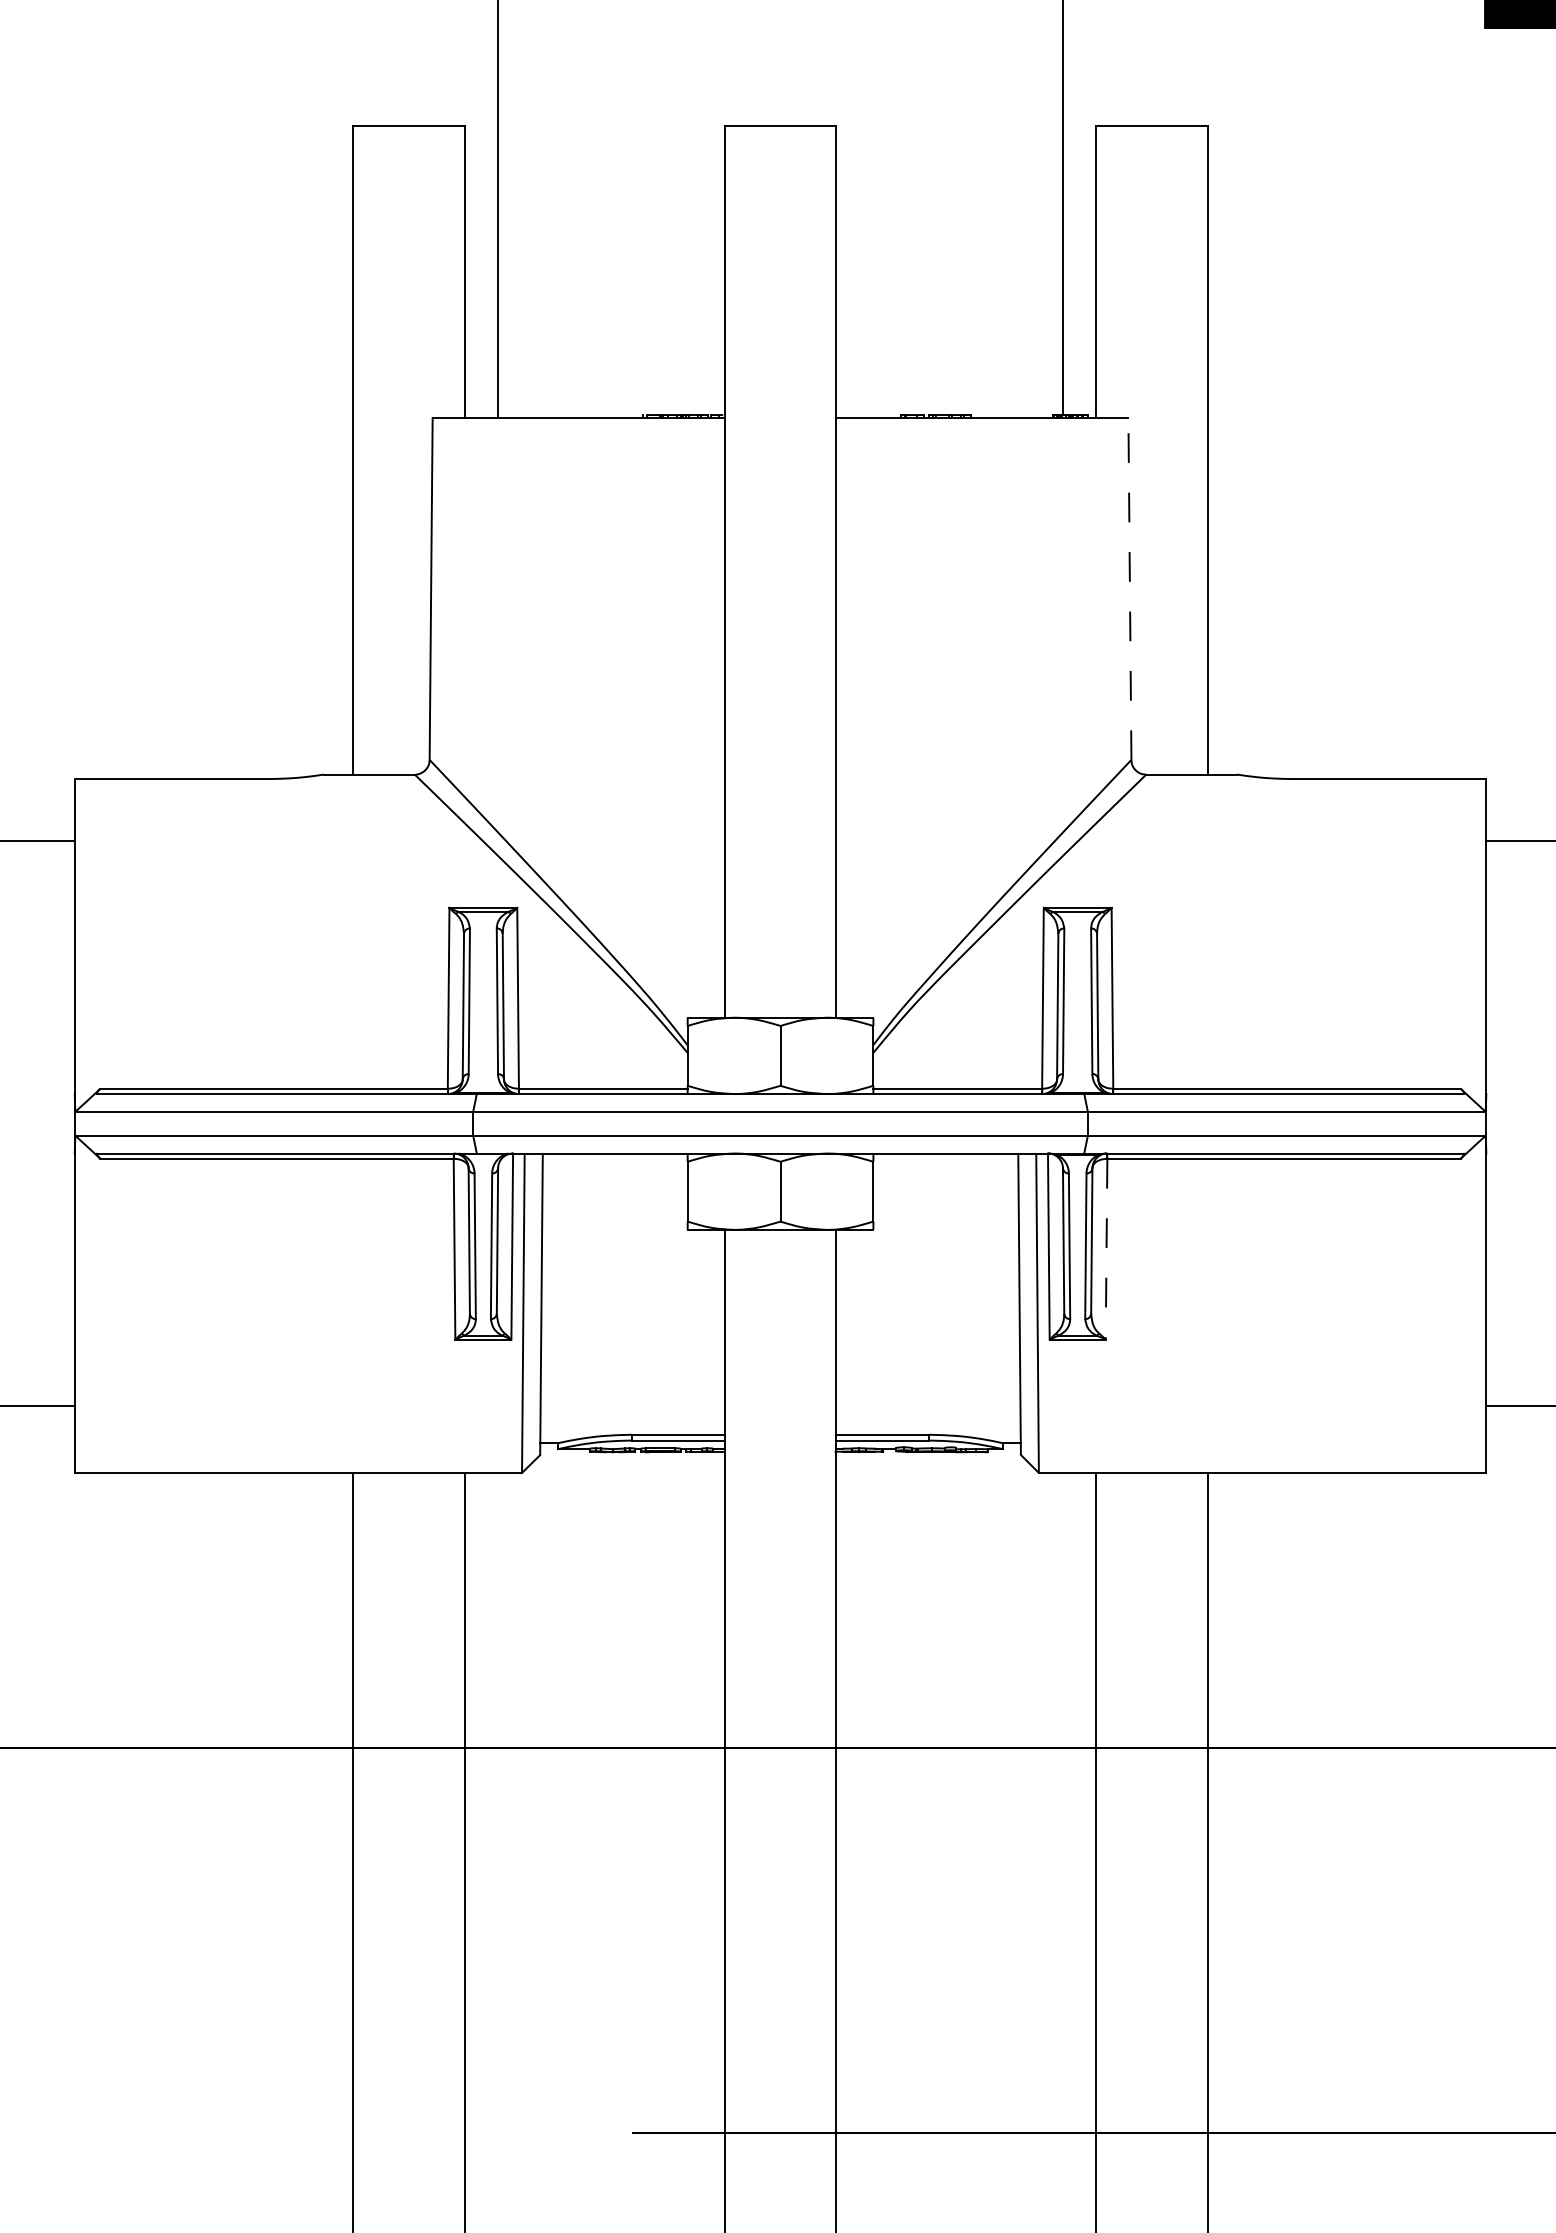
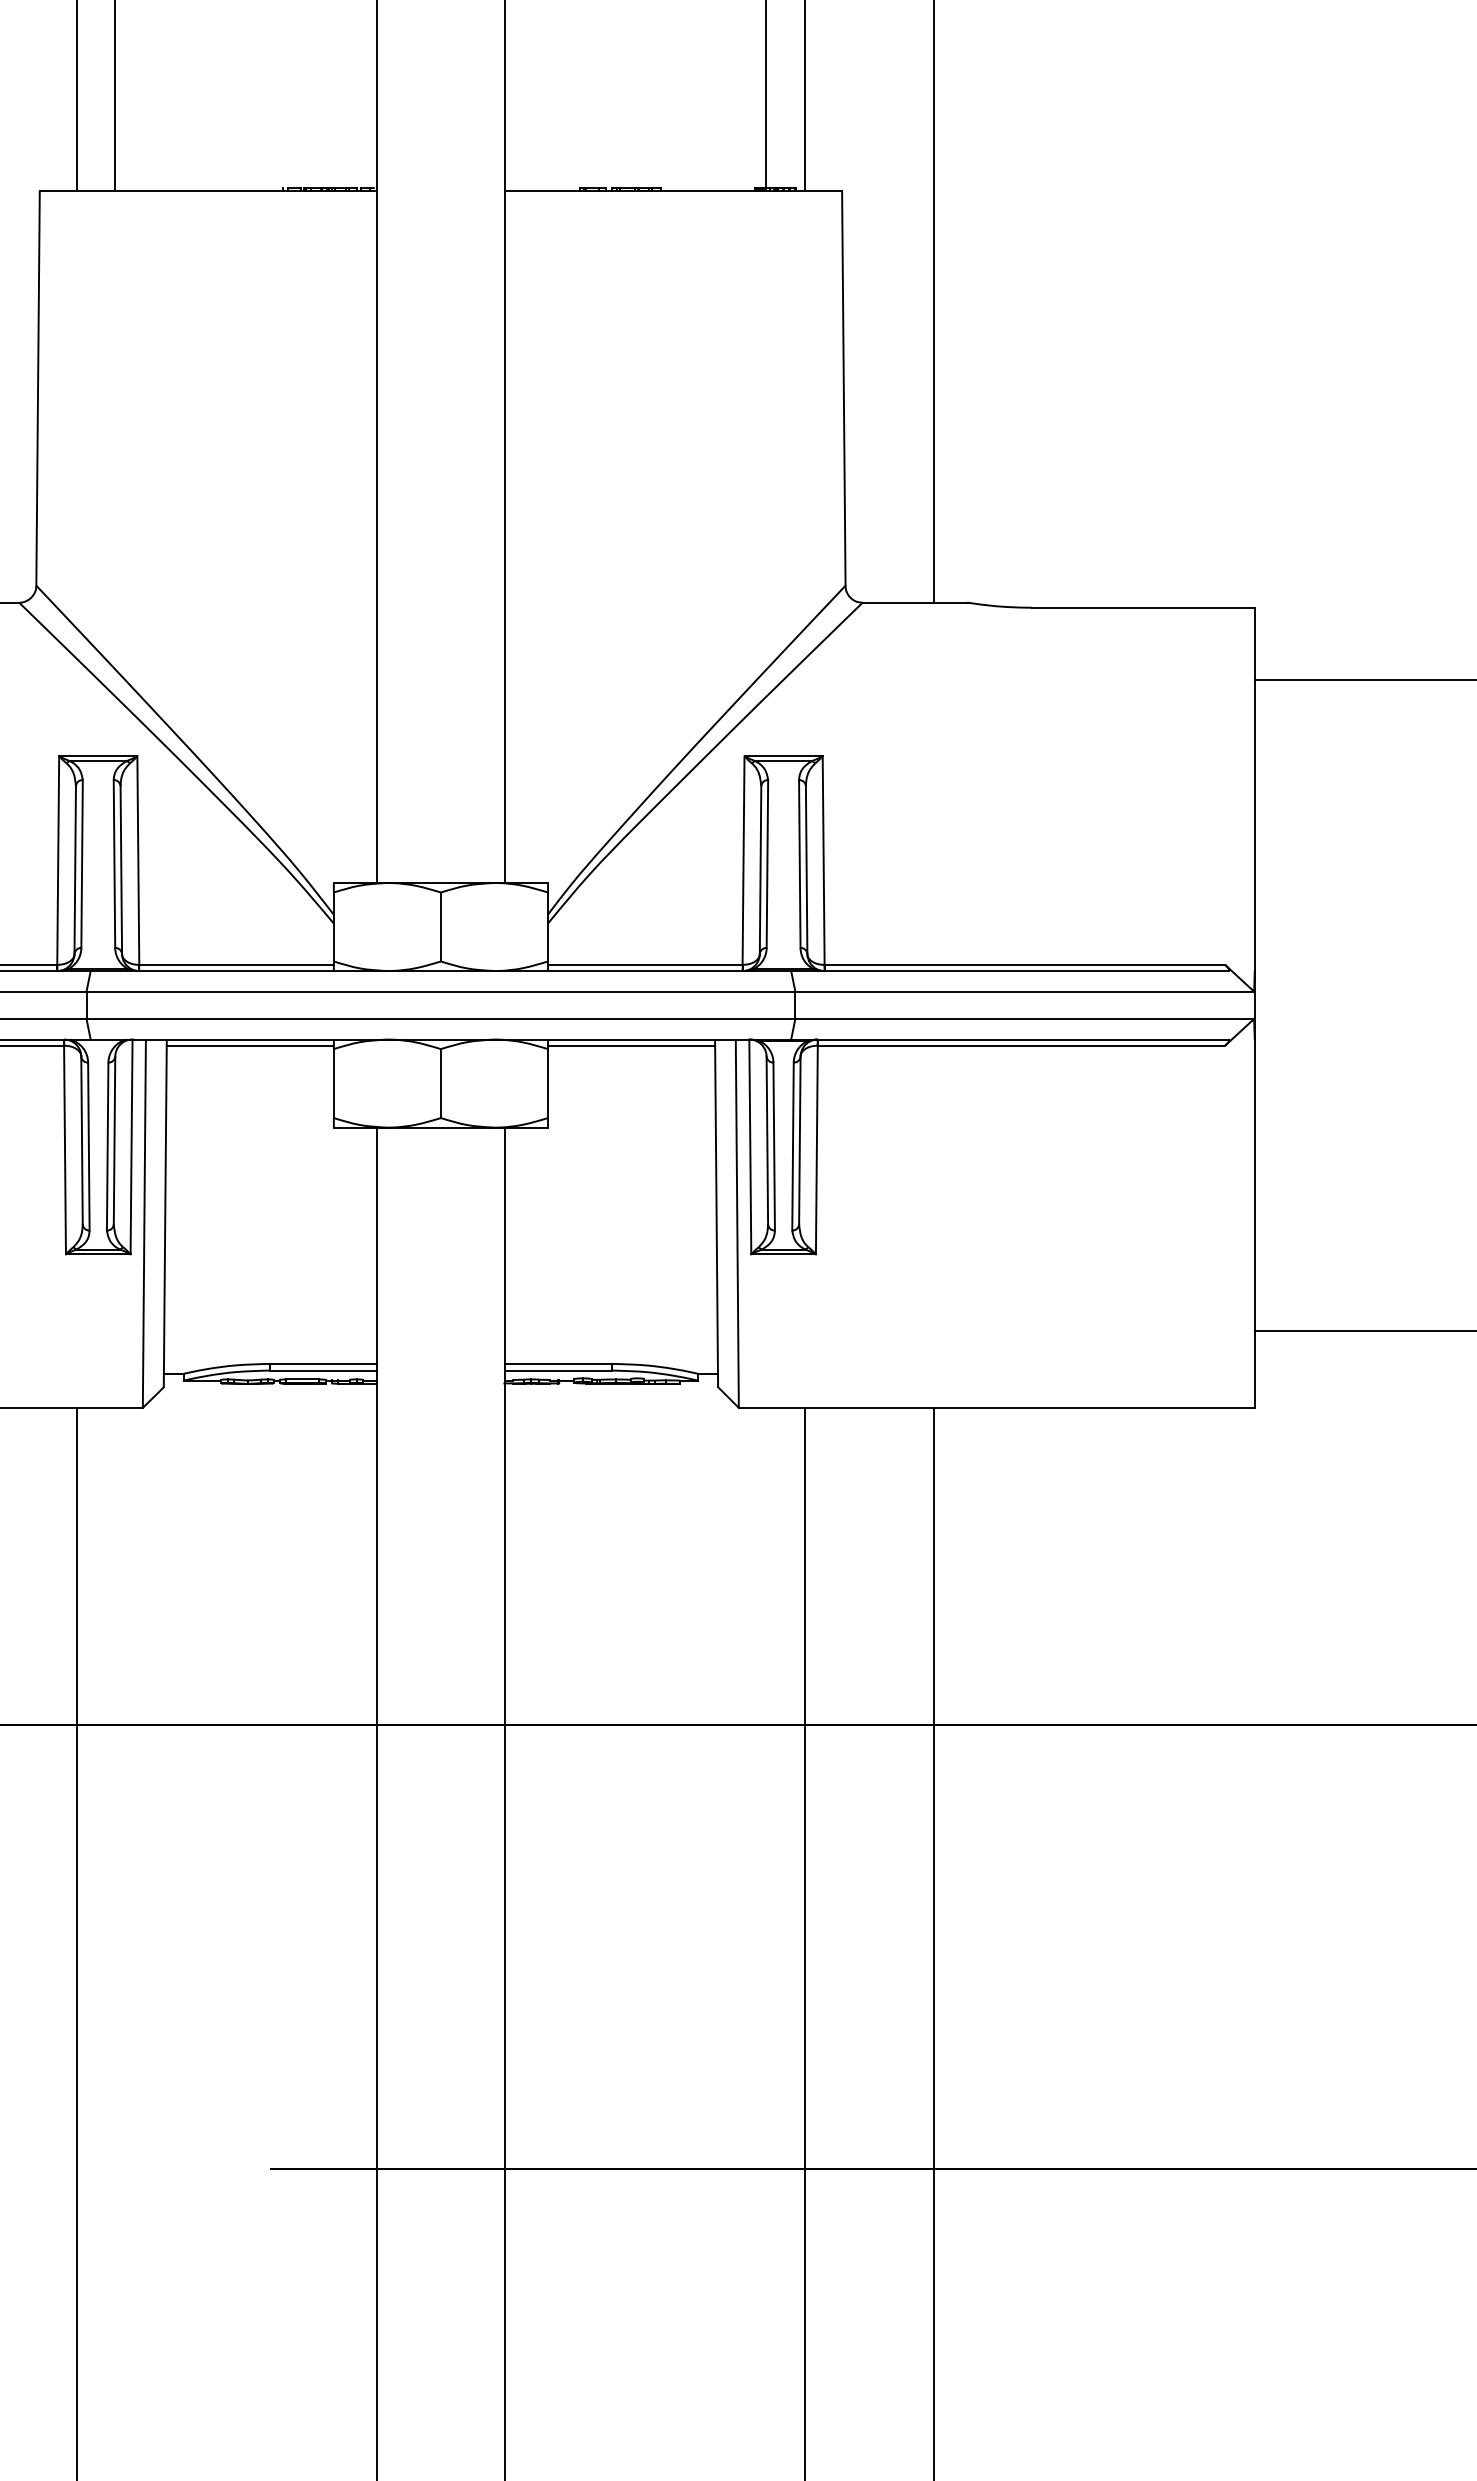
line: (1129, 588) -> (843, 388), dashed -> solid
line: (614, 1158) -> (249, 1045), added
line: (945, 1158) -> (631, 1045), added
line: (1106, 1249) -> (816, 1150), dashed -> solid

